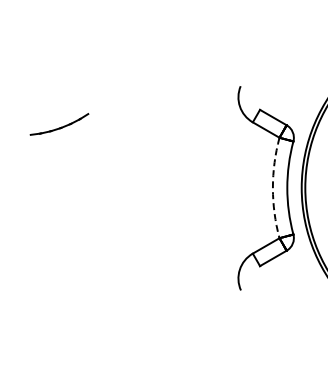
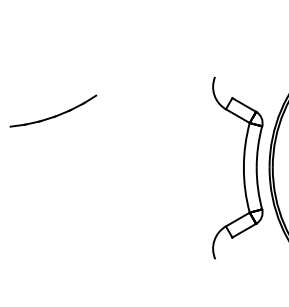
part: (59, 124) -> (53, 111), size x1.67
arc: (272, 187) -> (243, 167), dashed -> solid

